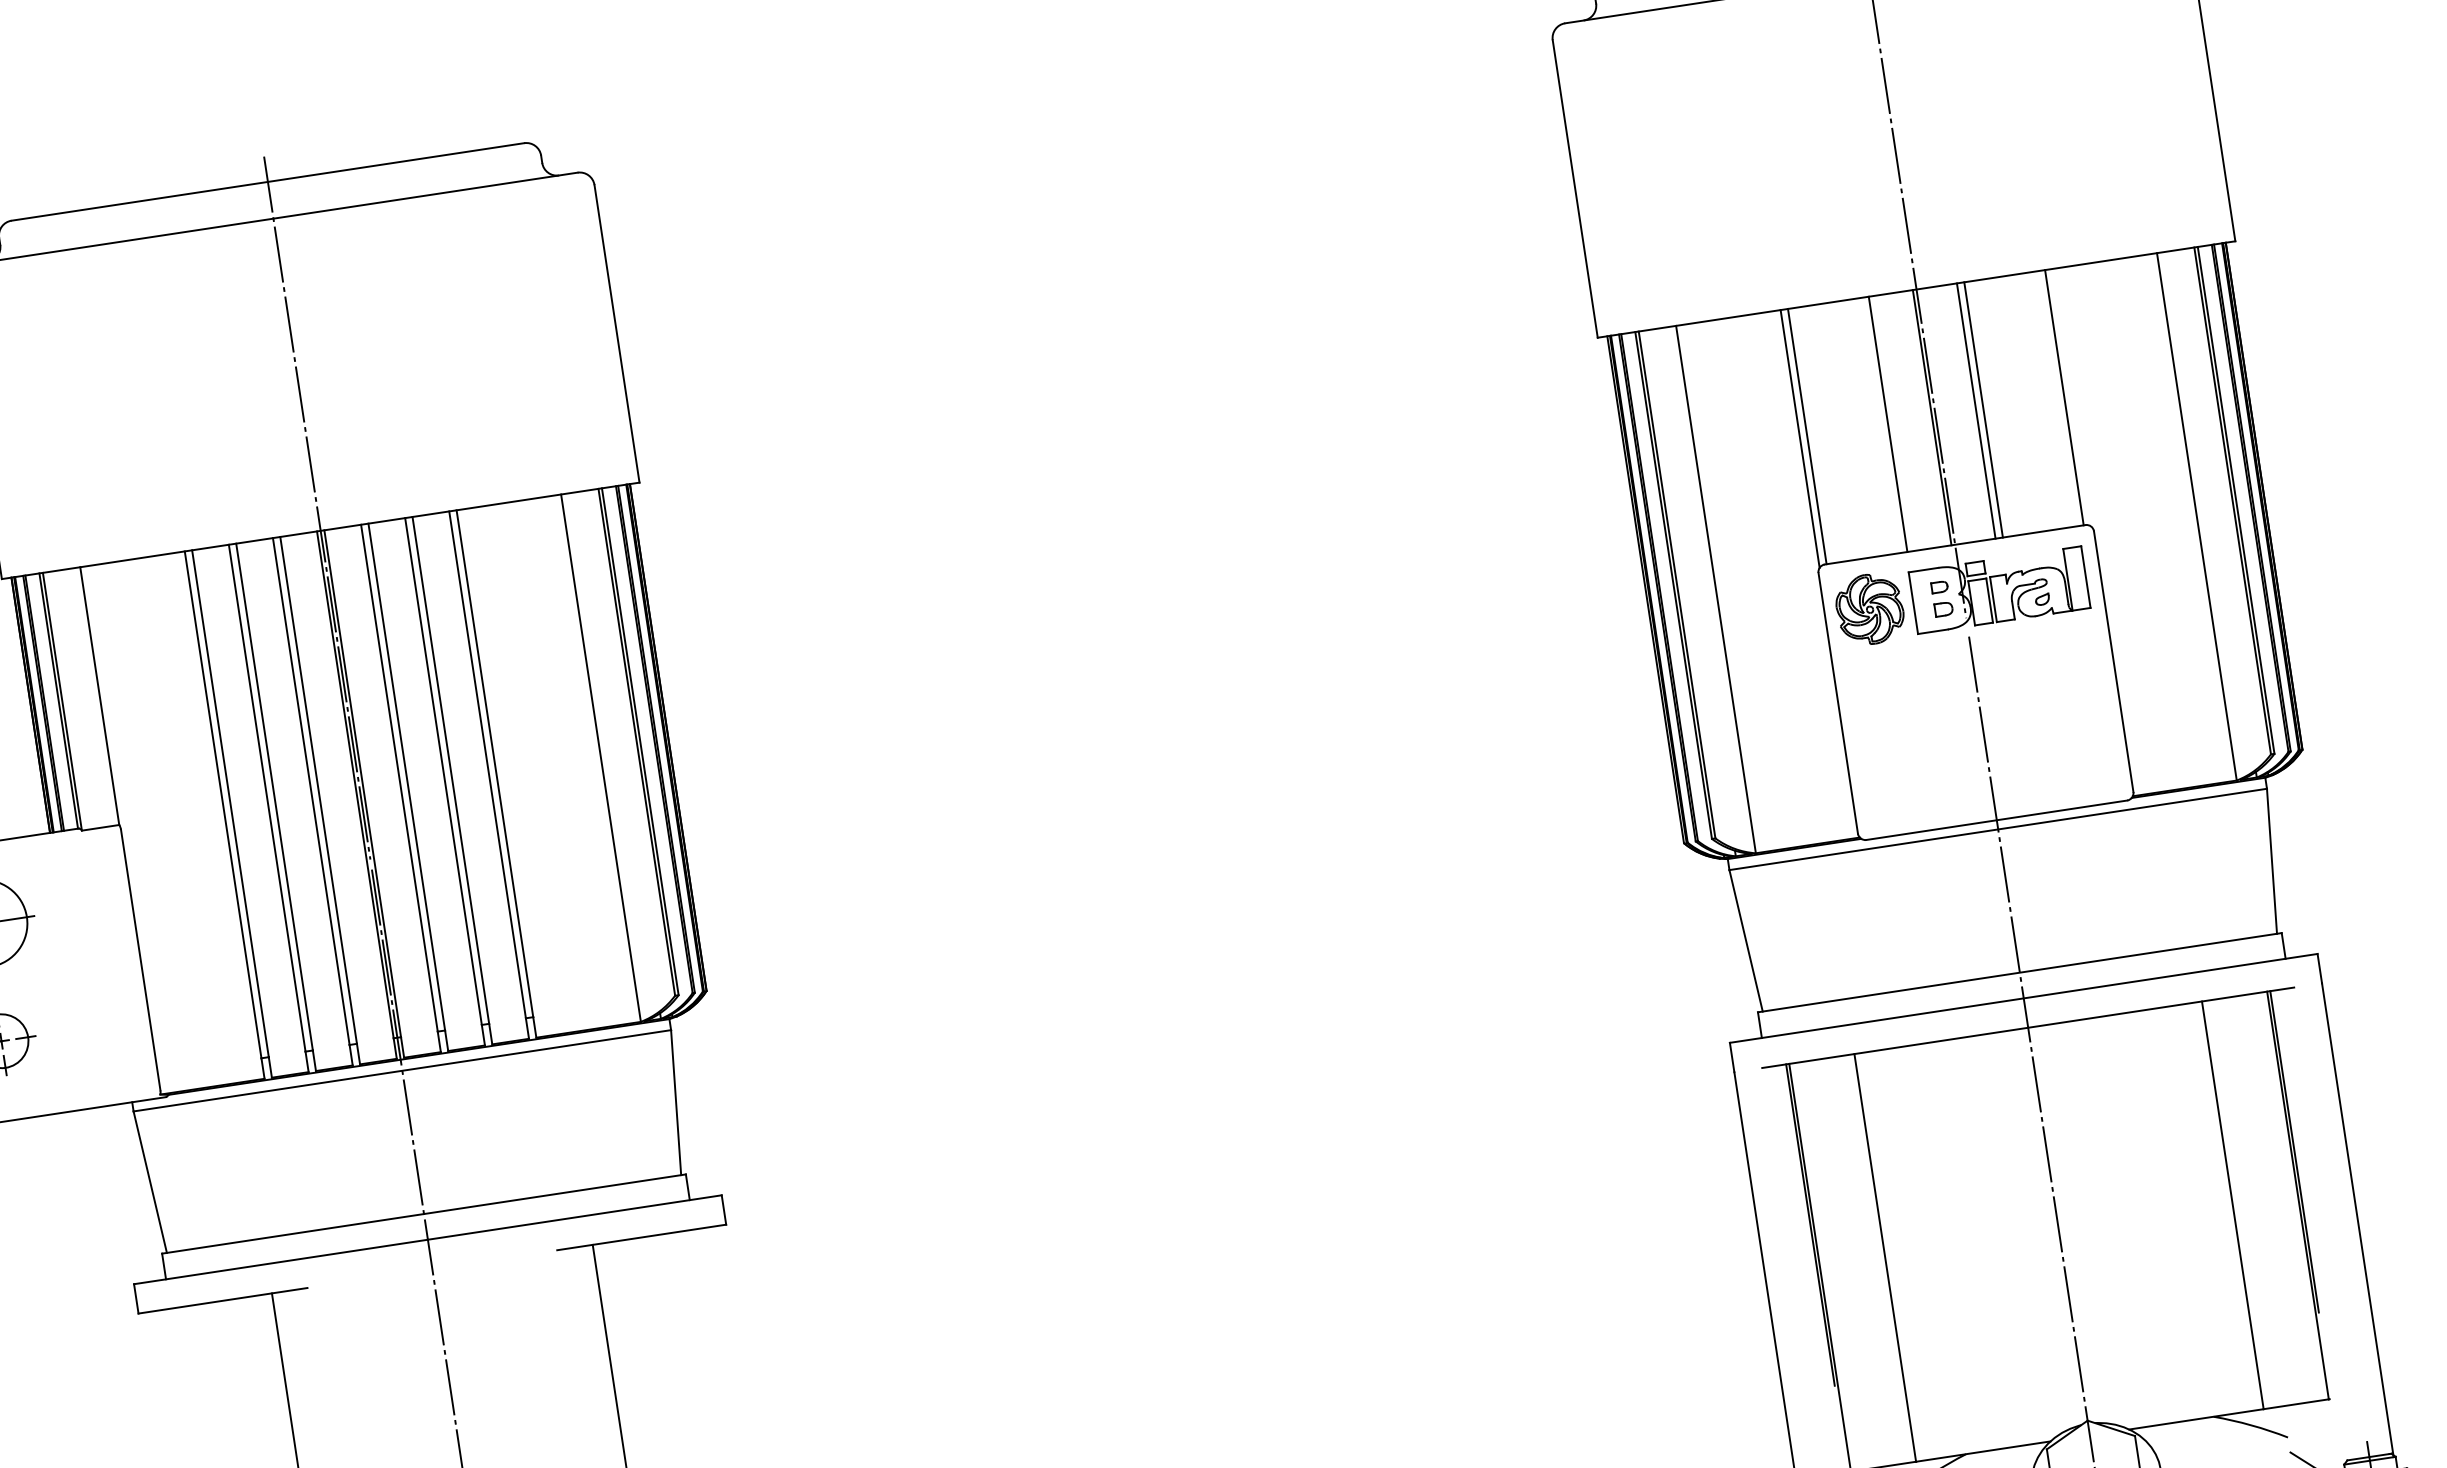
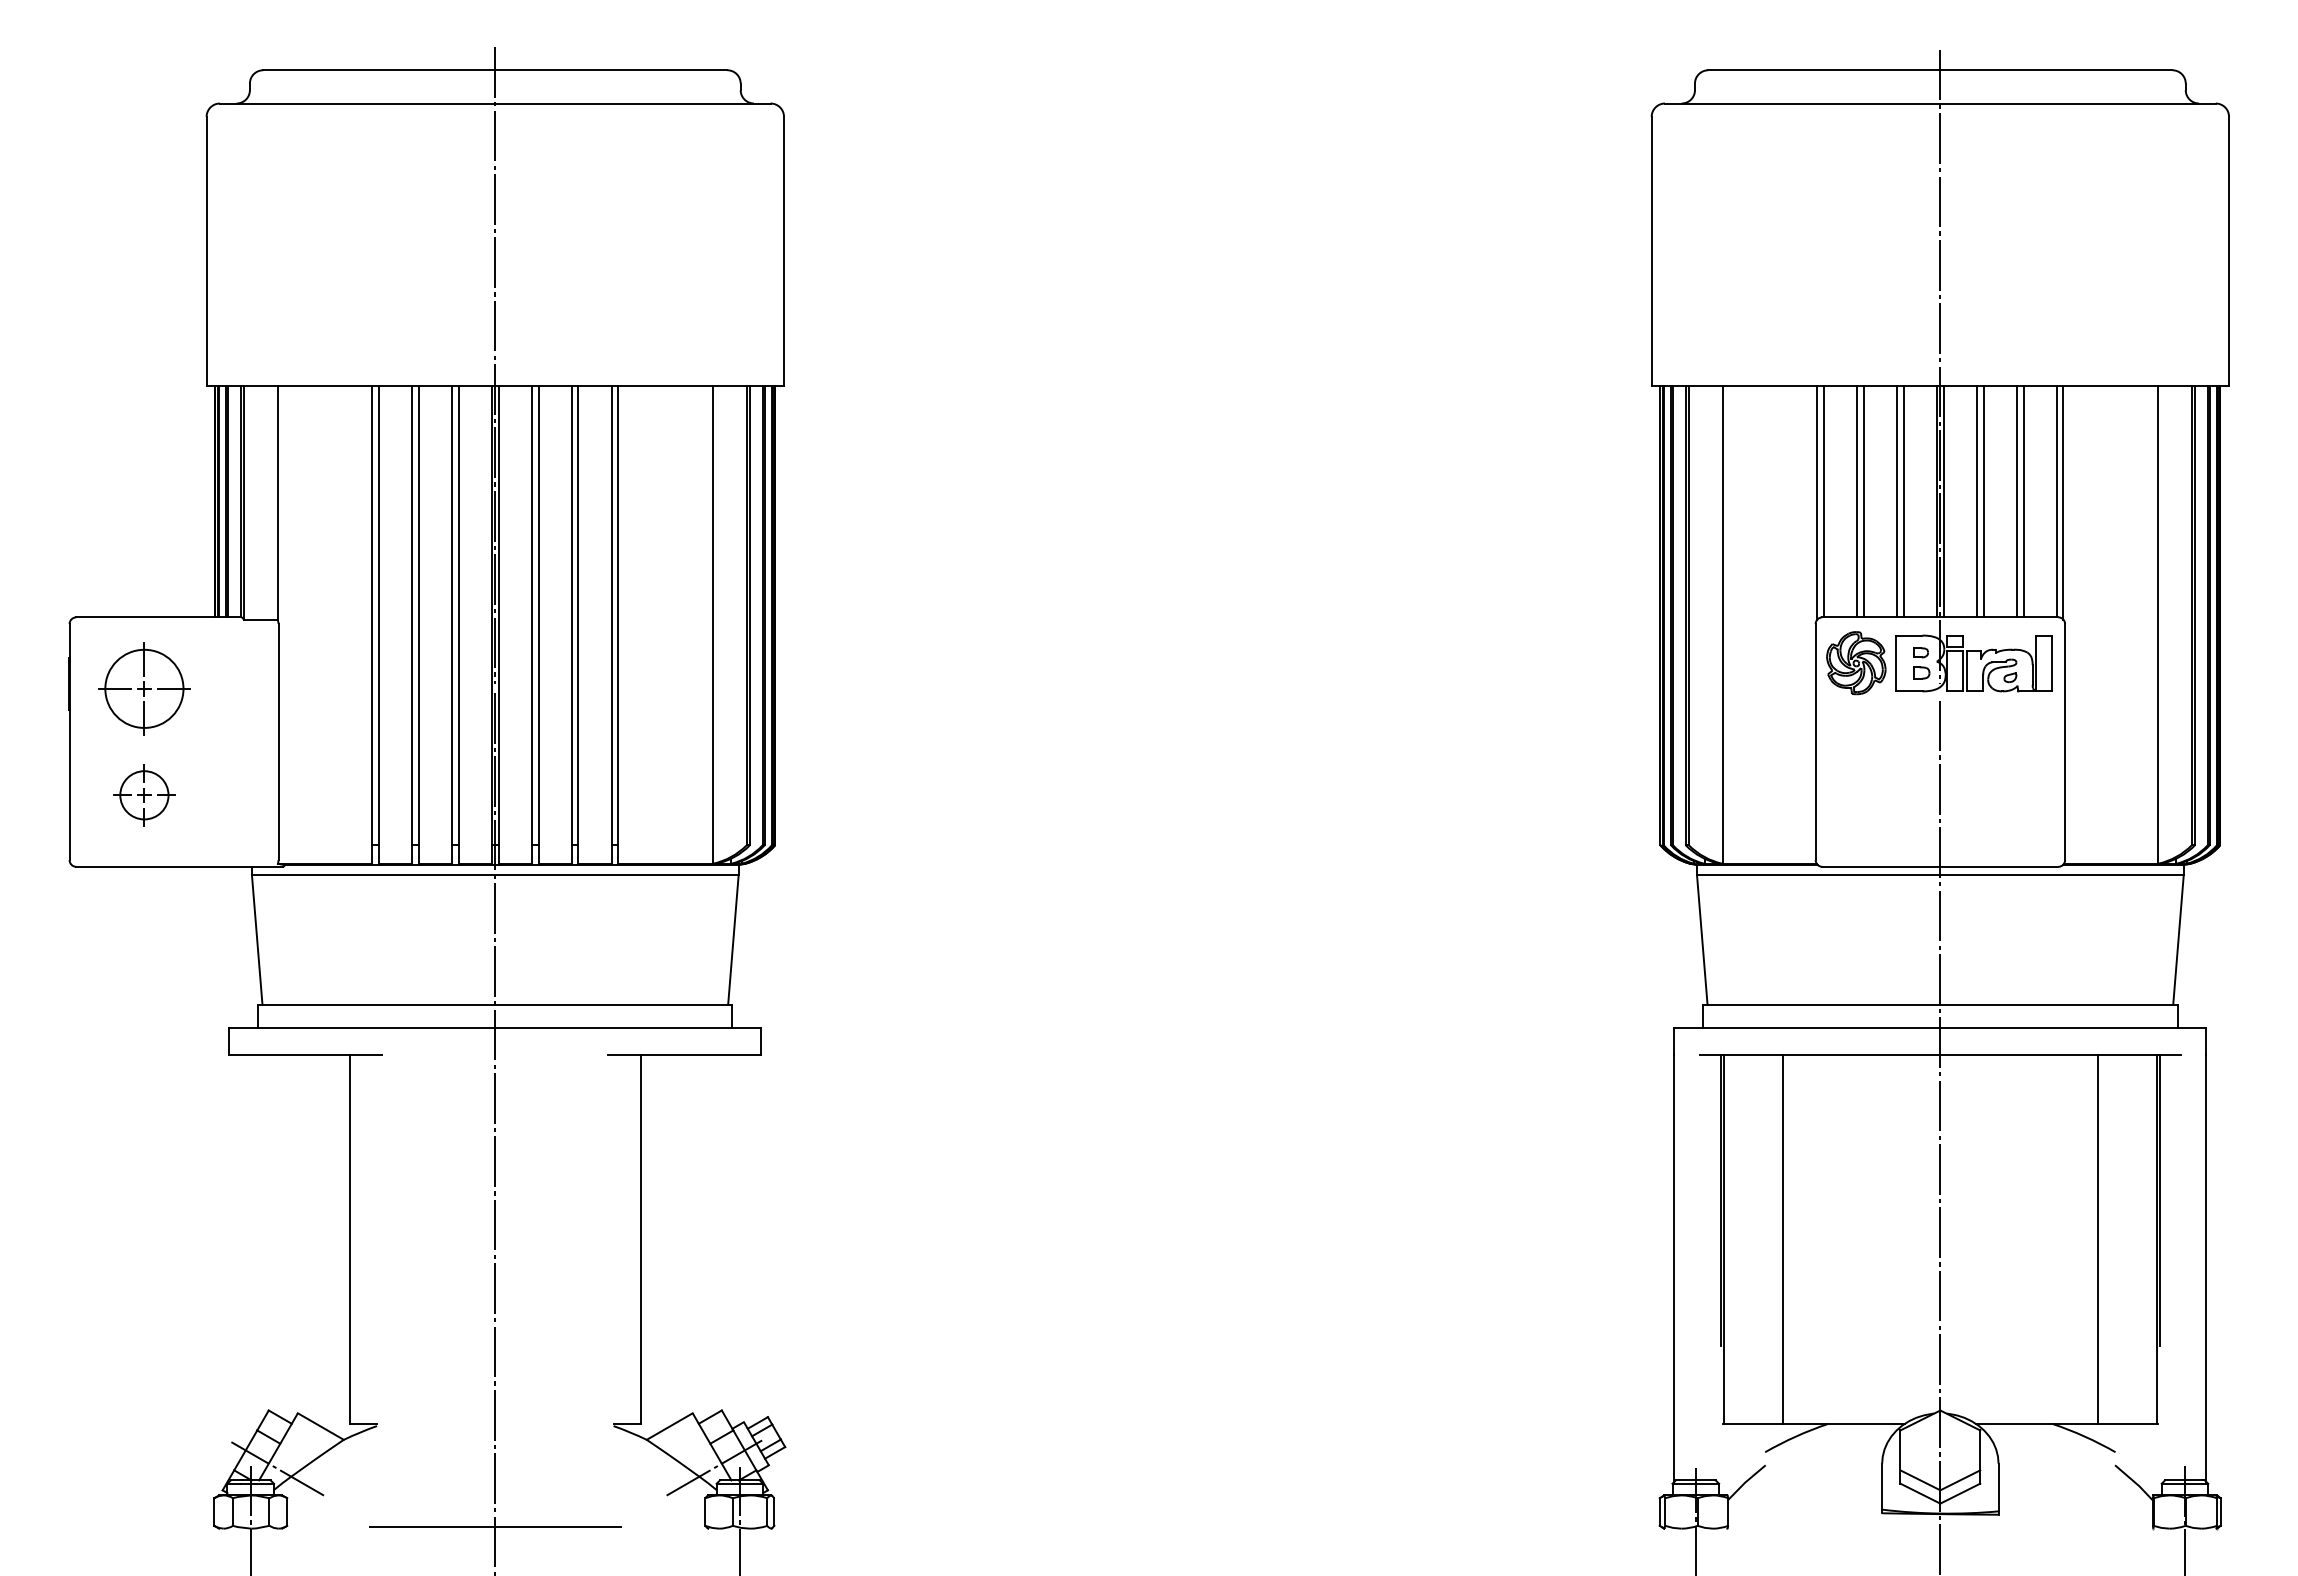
line: (2071, 397) -> (2063, 502), added
line: (2027, 402) -> (2023, 501), added
line: (2019, 404) -> (2016, 501), added
line: (1939, 416) -> (1943, 501), added
line: (1895, 422) -> (1903, 501), added
line: (1850, 429) -> (1863, 501), added
line: (1844, 430) -> (1857, 501), added

